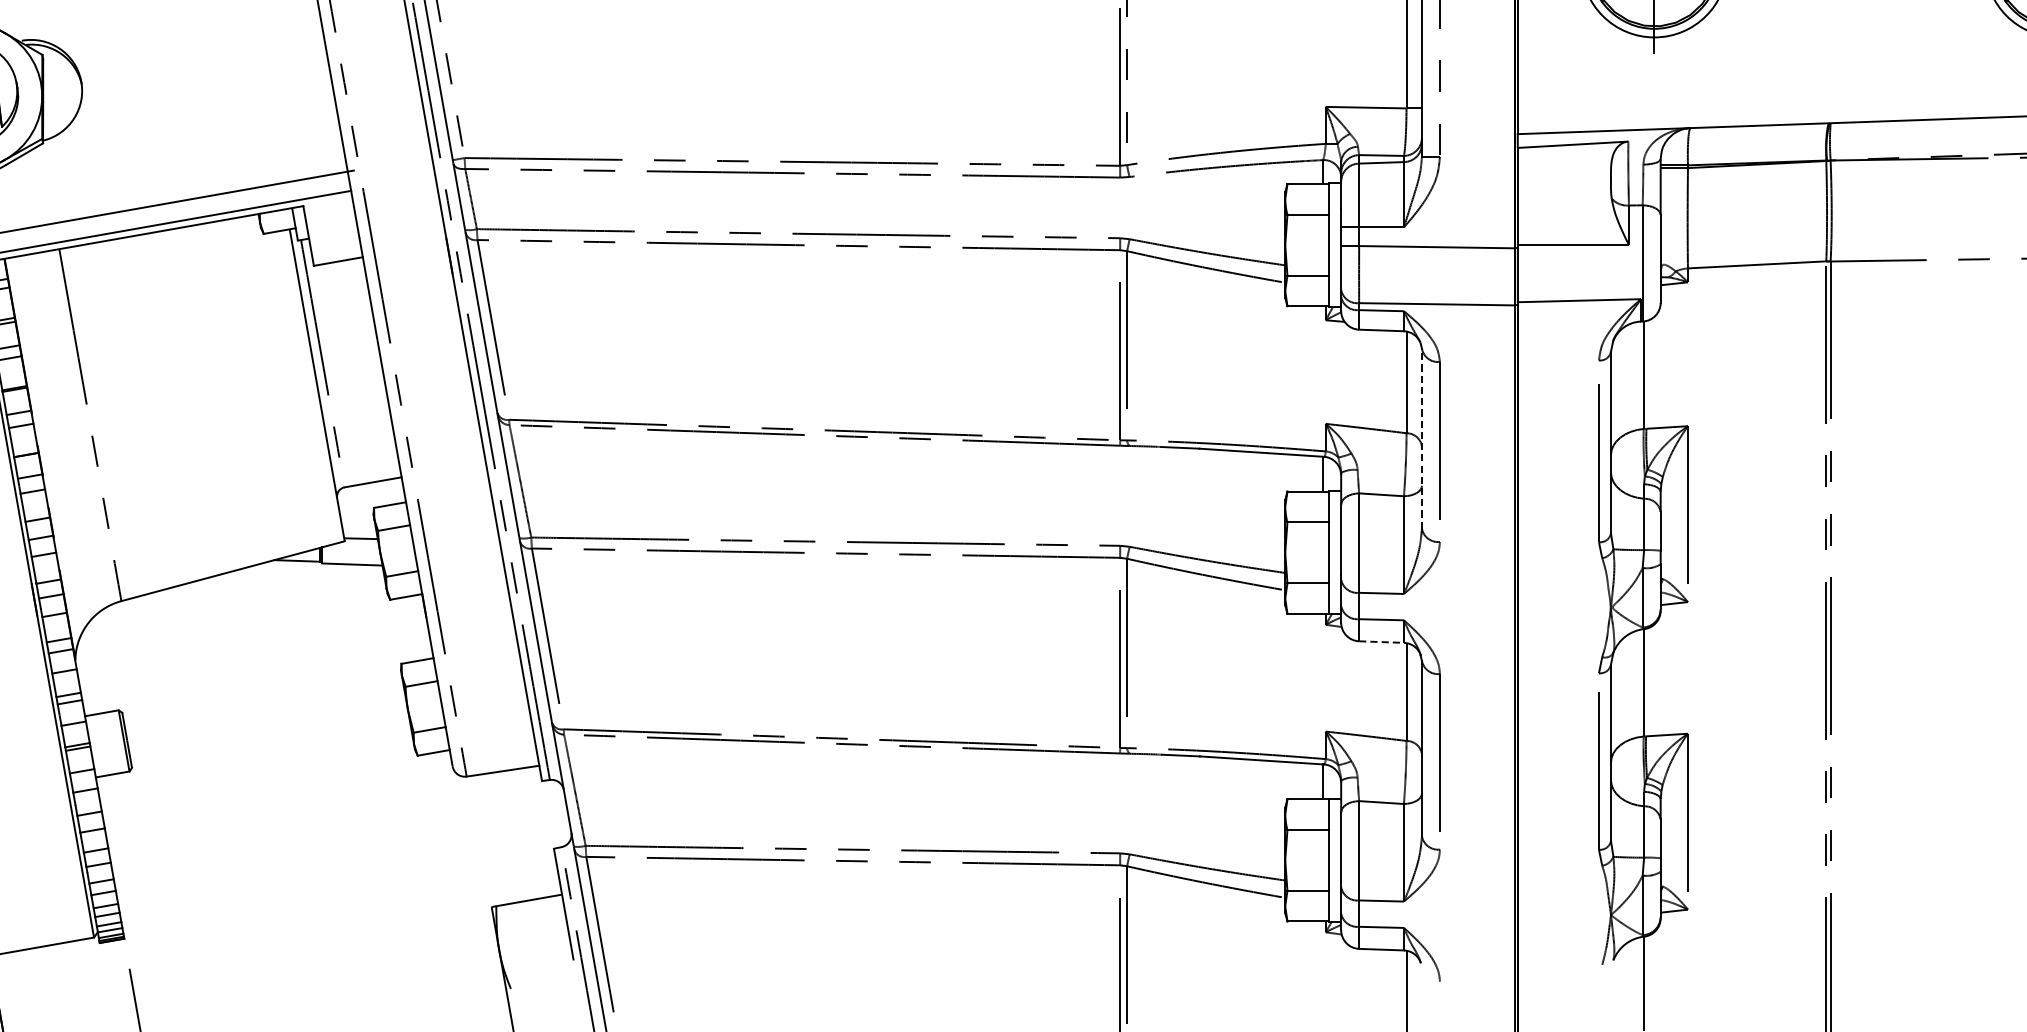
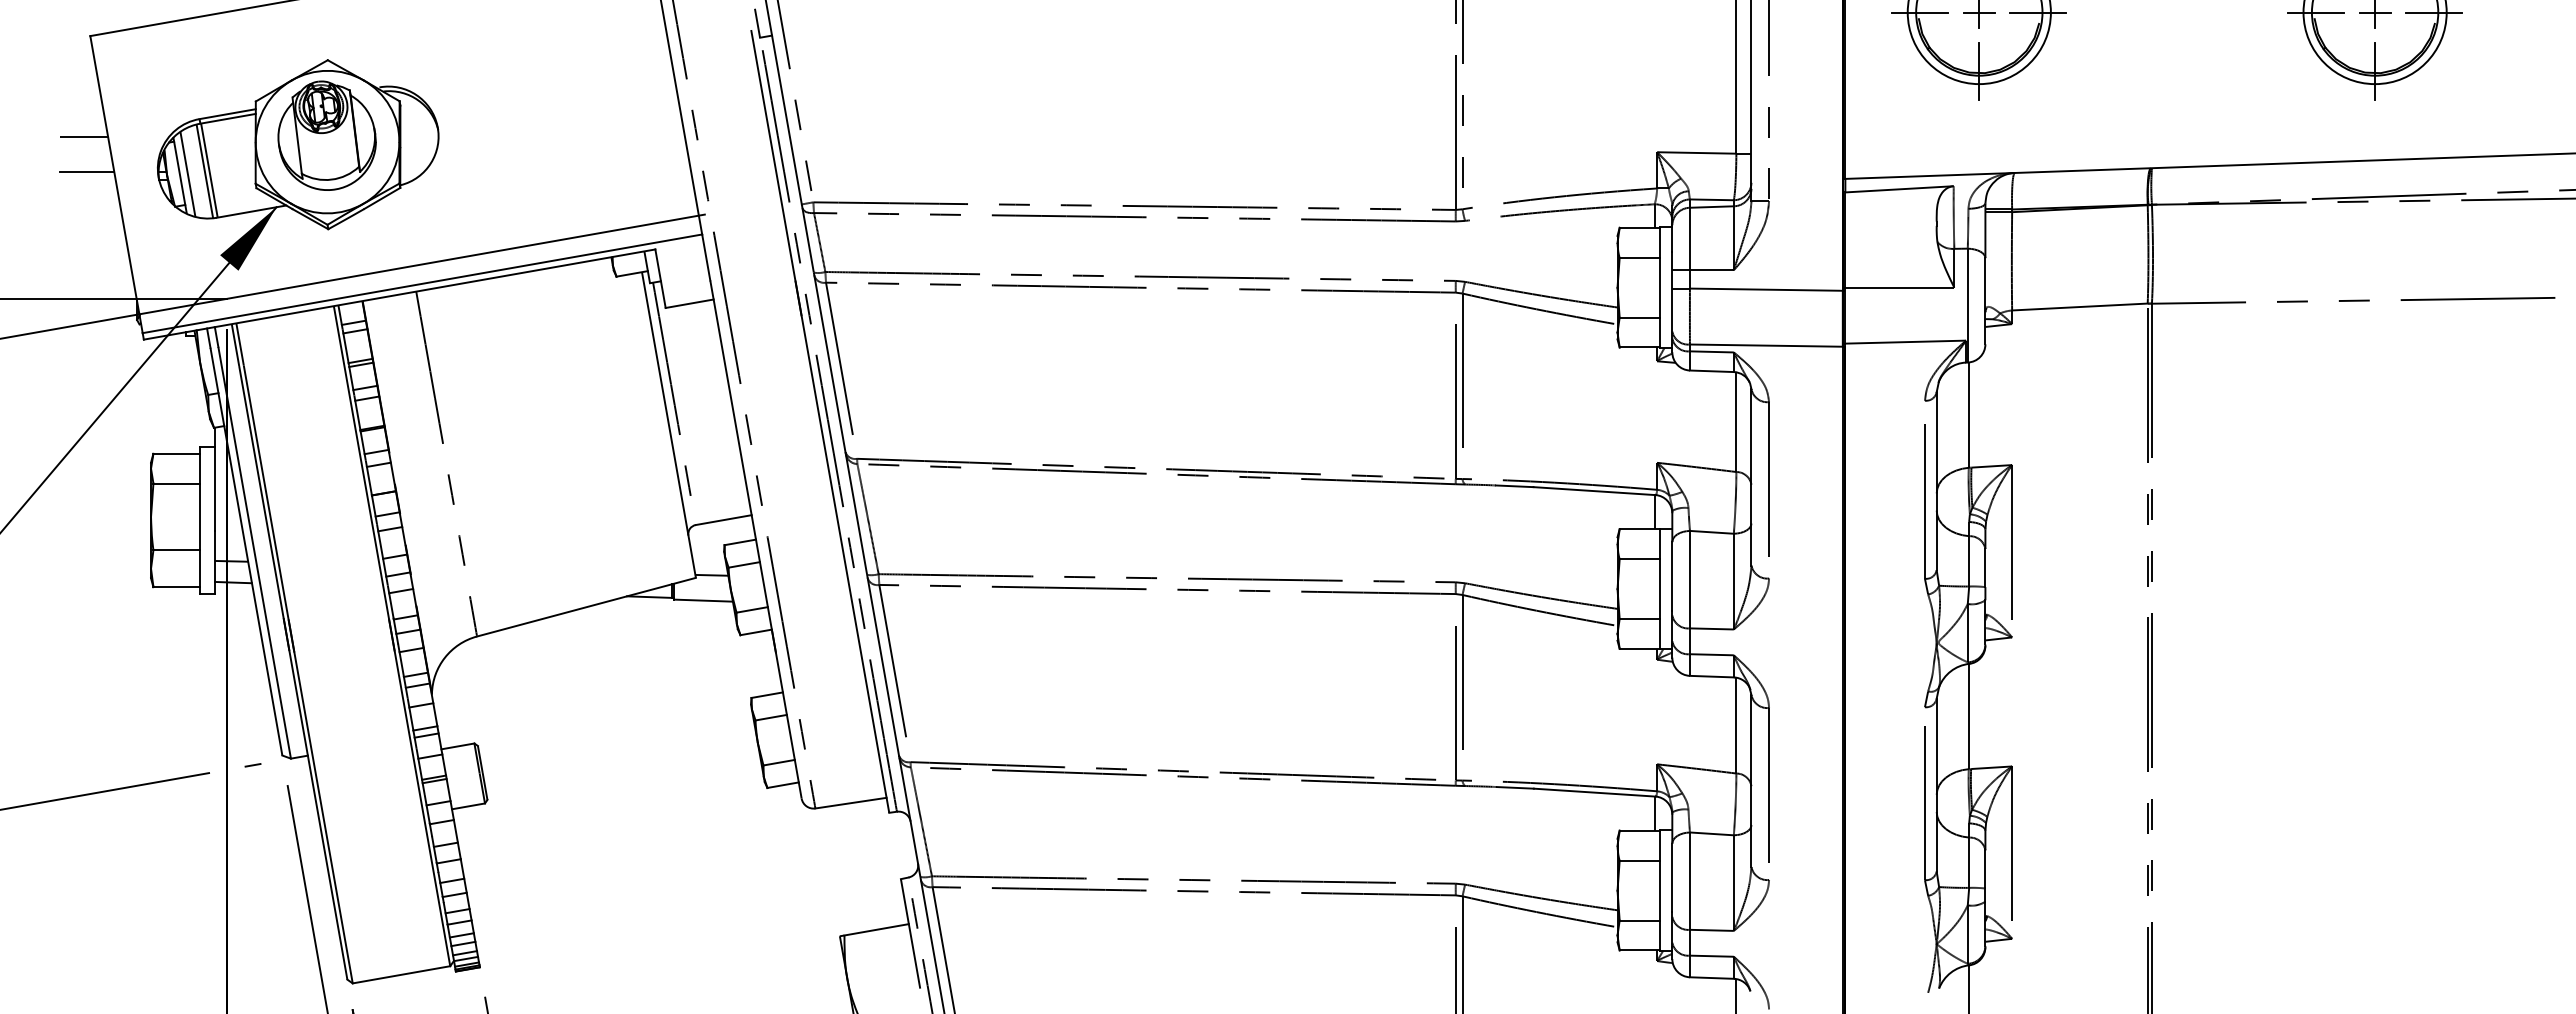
line: (1421, 437) -> (1751, 476), dashed -> solid
line: (1381, 641) -> (1711, 676), dashed -> solid

